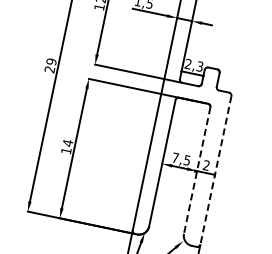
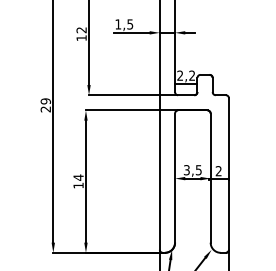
text: (200, 66) -> (192, 75), 2,3 -> 2,2
text: (175, 158) -> (186, 170), 7,5 -> 3,5
line: (196, 170) -> (210, 178), dashed -> solid
line: (215, 170) -> (228, 174), dashed -> solid

